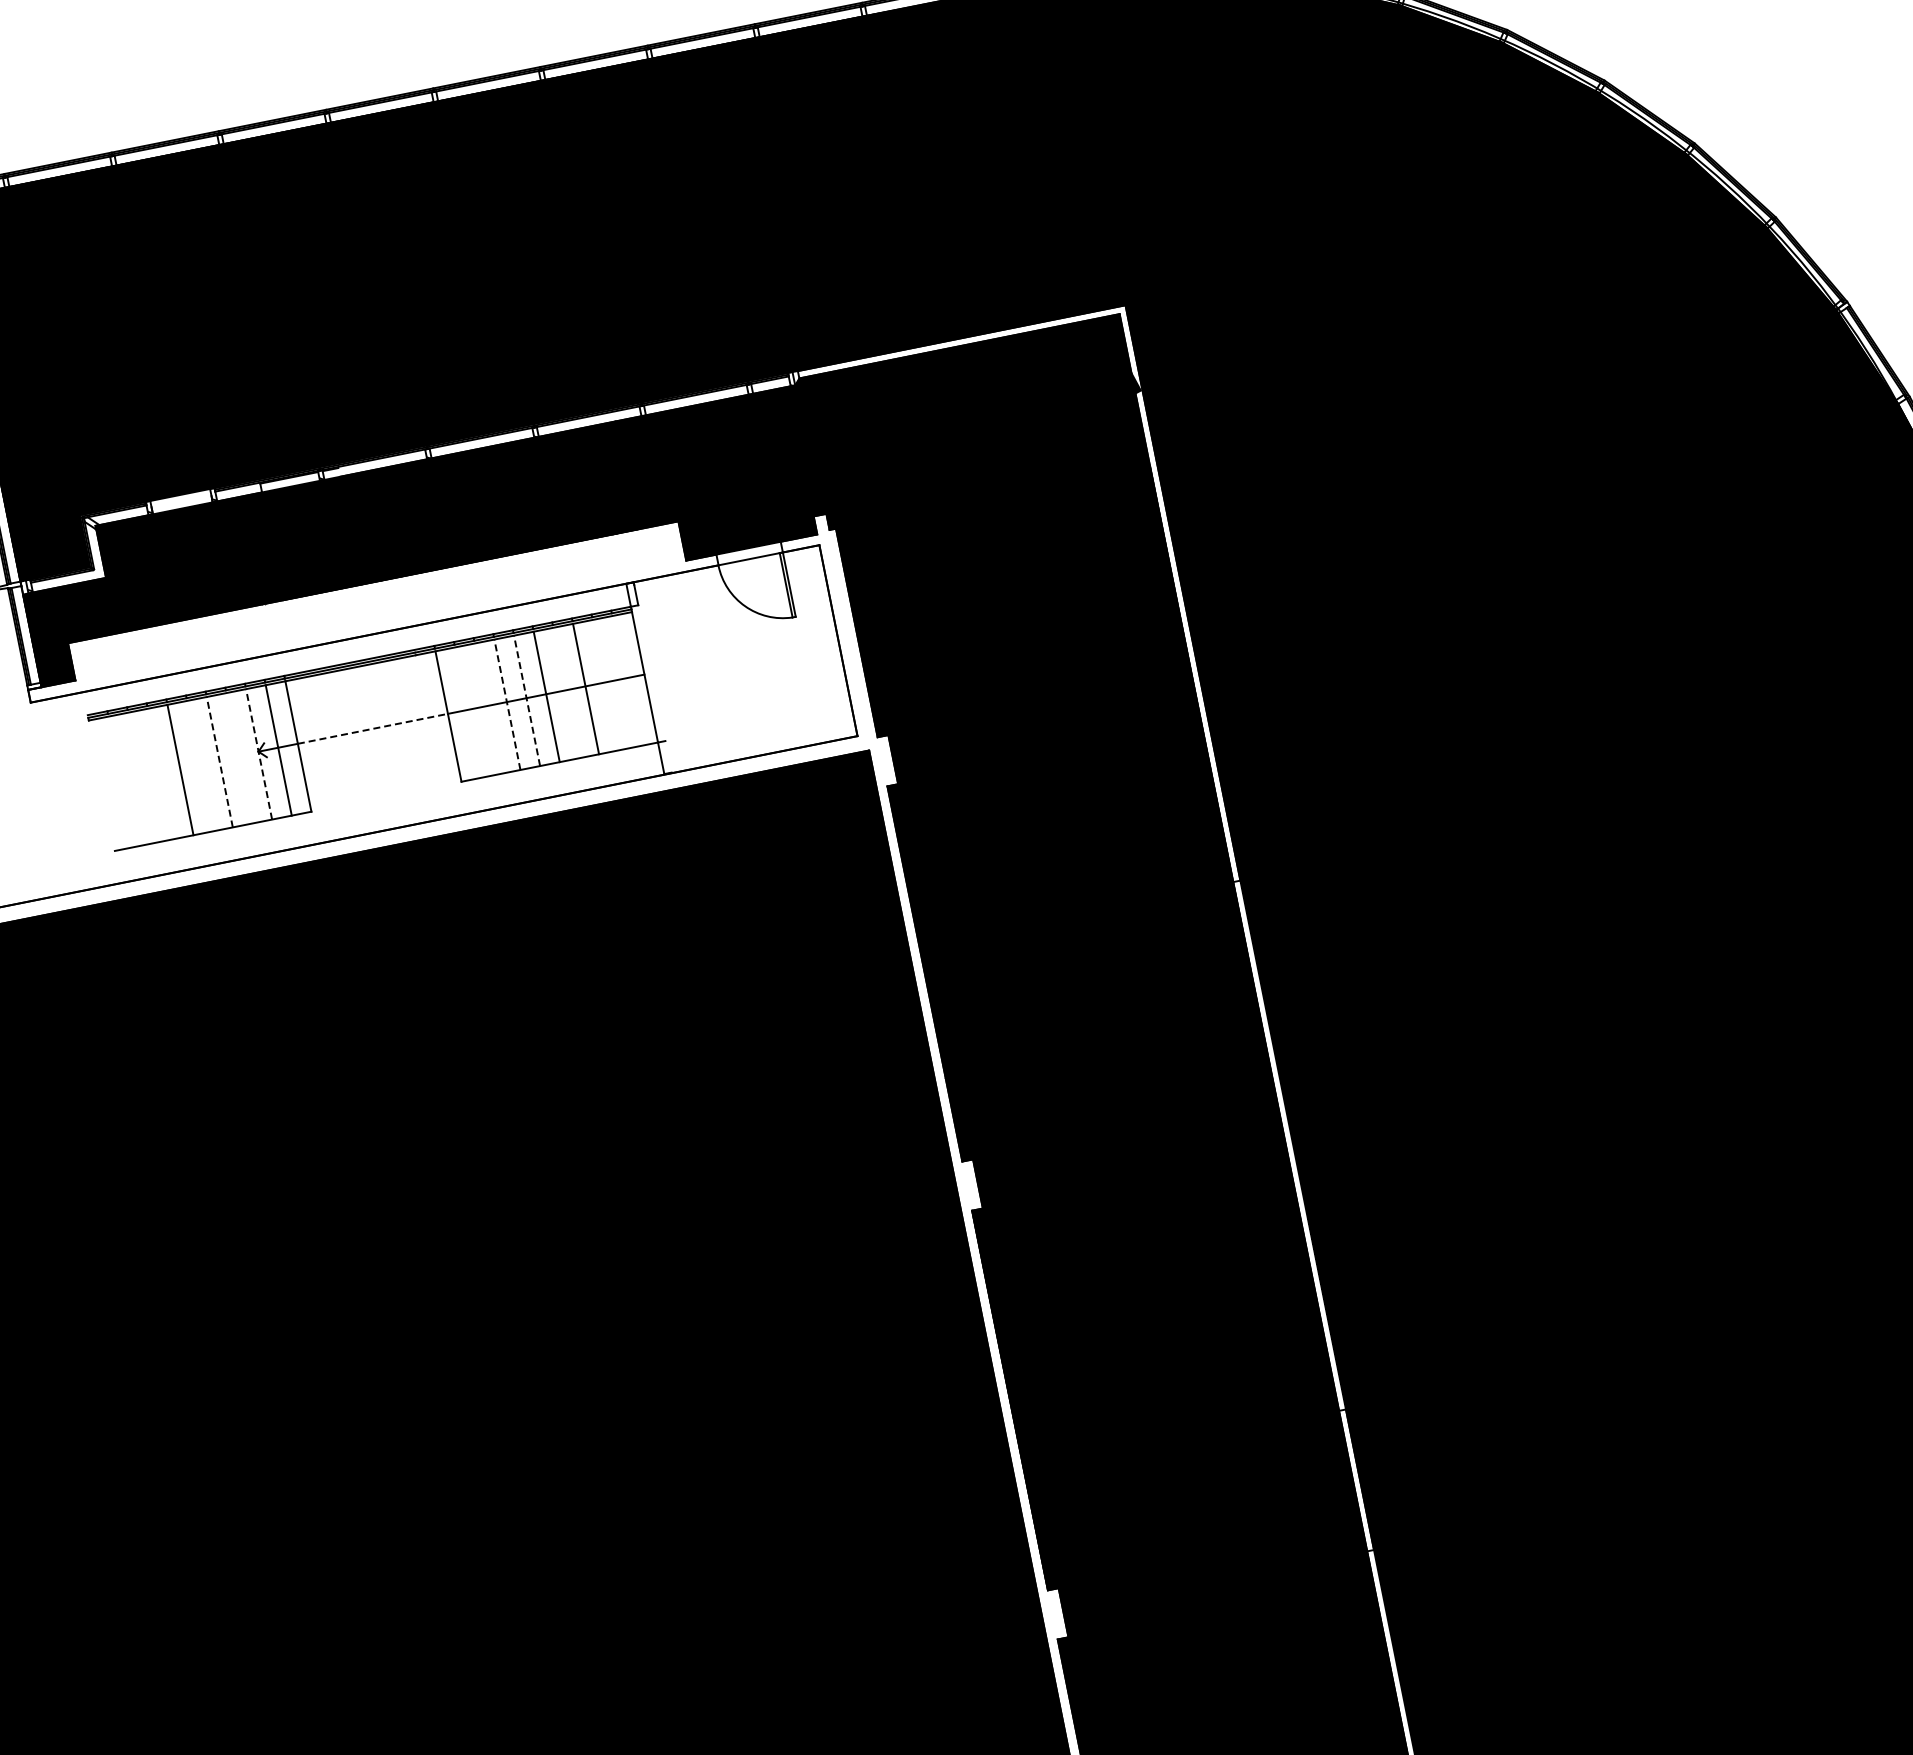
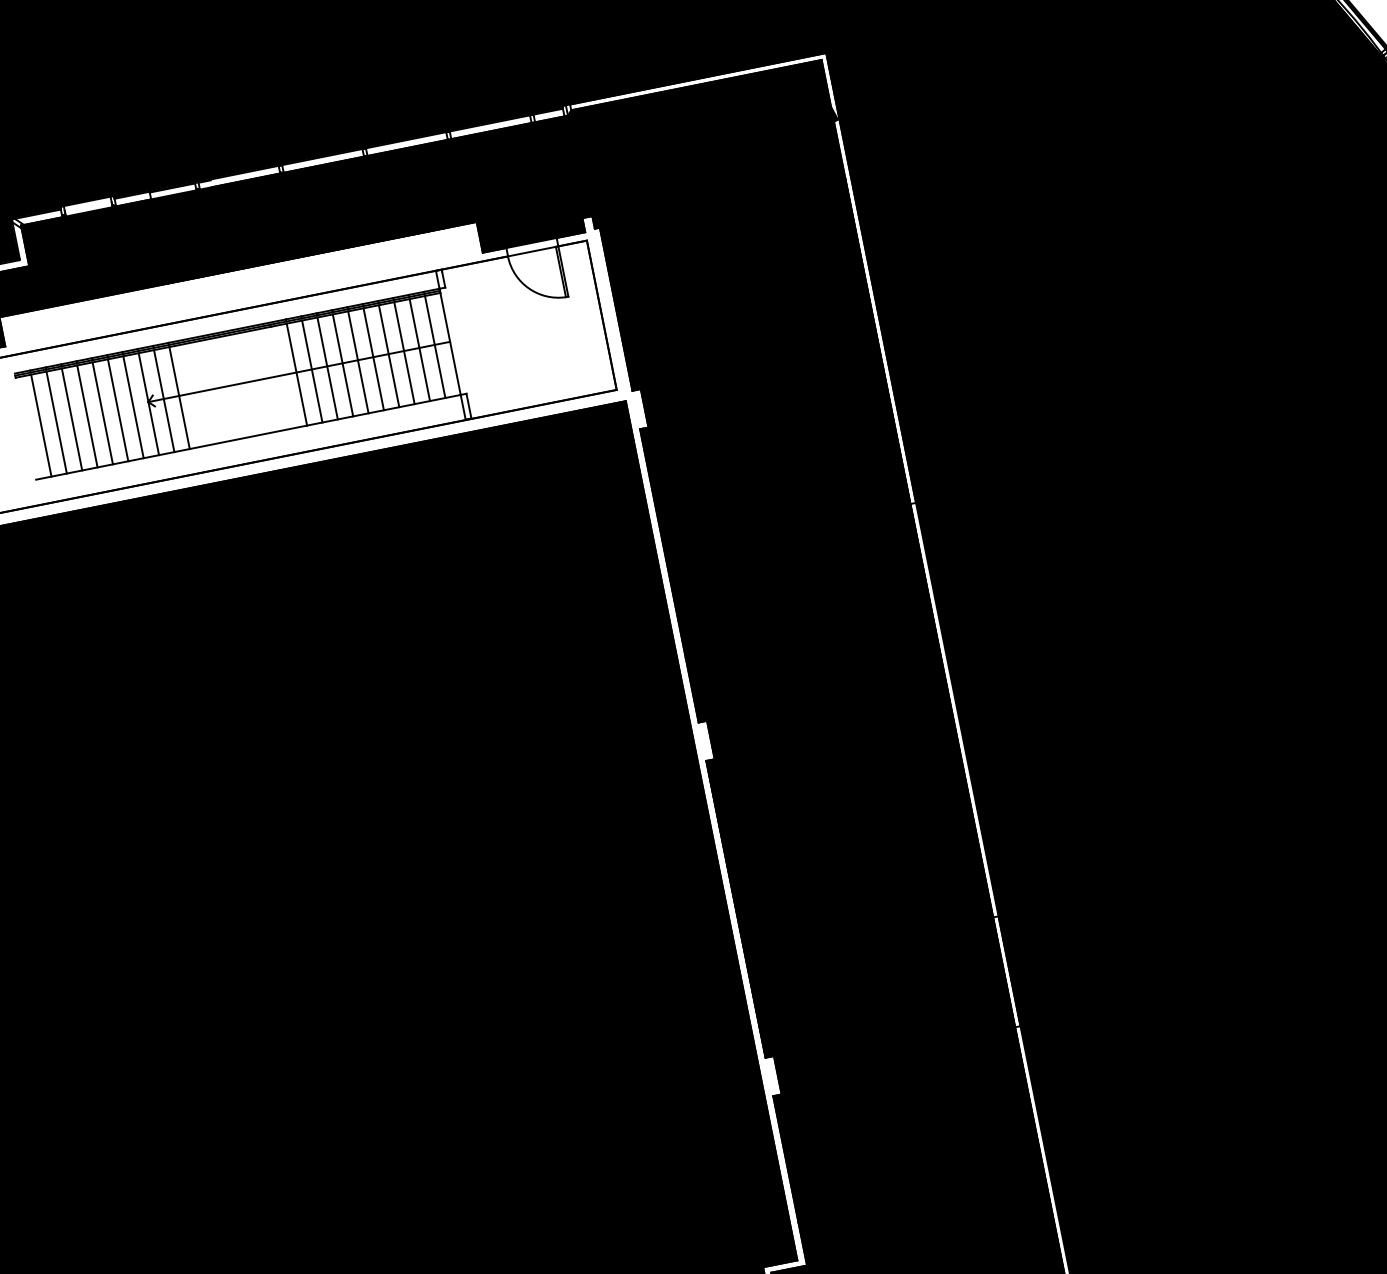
line: (625, 681) -> (435, 347), added
line: (605, 684) -> (419, 349), added
line: (566, 692) -> (389, 355), added
line: (527, 700) -> (358, 362), dashed -> solid
line: (507, 704) -> (343, 365), dashed -> solid
line: (487, 708) -> (327, 368), added
line: (468, 712) -> (312, 371), added
line: (372, 728) -> (237, 383), dashed -> solid
line: (259, 753) -> (149, 403), dashed -> solid
line: (668, 756) -> (468, 405), added
line: (239, 758) -> (133, 407), added
line: (219, 761) -> (117, 409), dashed -> solid
line: (200, 765) -> (103, 412), added
line: (160, 773) -> (71, 419), added
line: (141, 777) -> (56, 422), added
line: (121, 781) -> (41, 425), added
line: (386, 796) -> (248, 437), added

